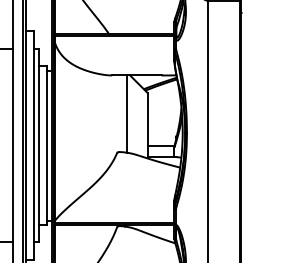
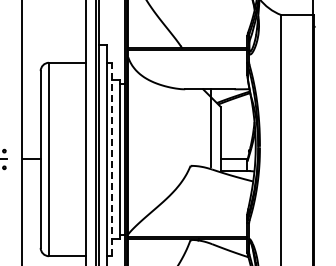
line: (127, 113) -> (211, 127), moved
line: (38, 145) -> (111, 159), solid -> dashed

